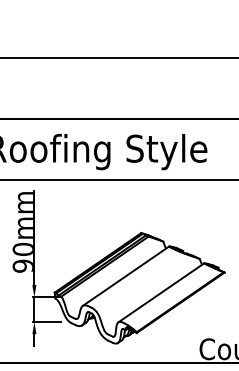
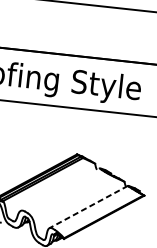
line: (125, 275) -> (59, 189), removed
line: (161, 293) -> (88, 207), solid -> dashed

